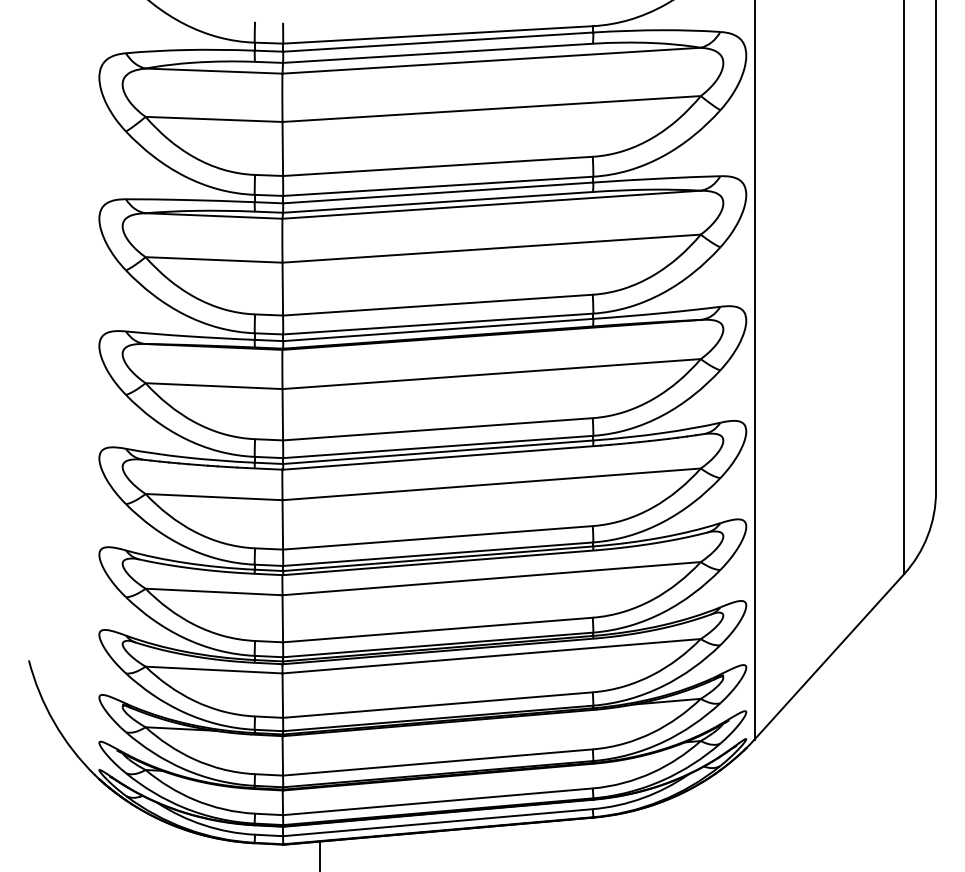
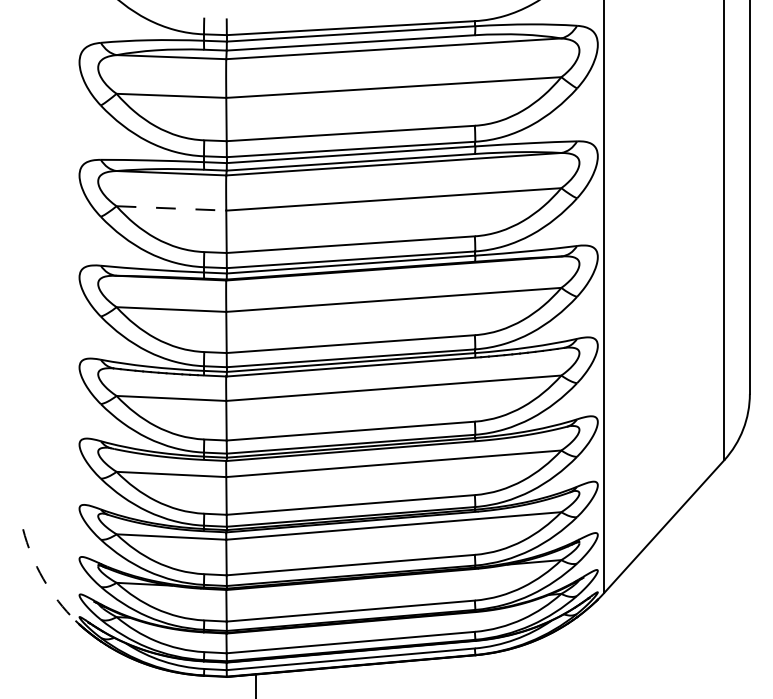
line: (214, 259) -> (171, 208), solid -> dashed
arc: (54, 722) -> (43, 579), solid -> dashed

